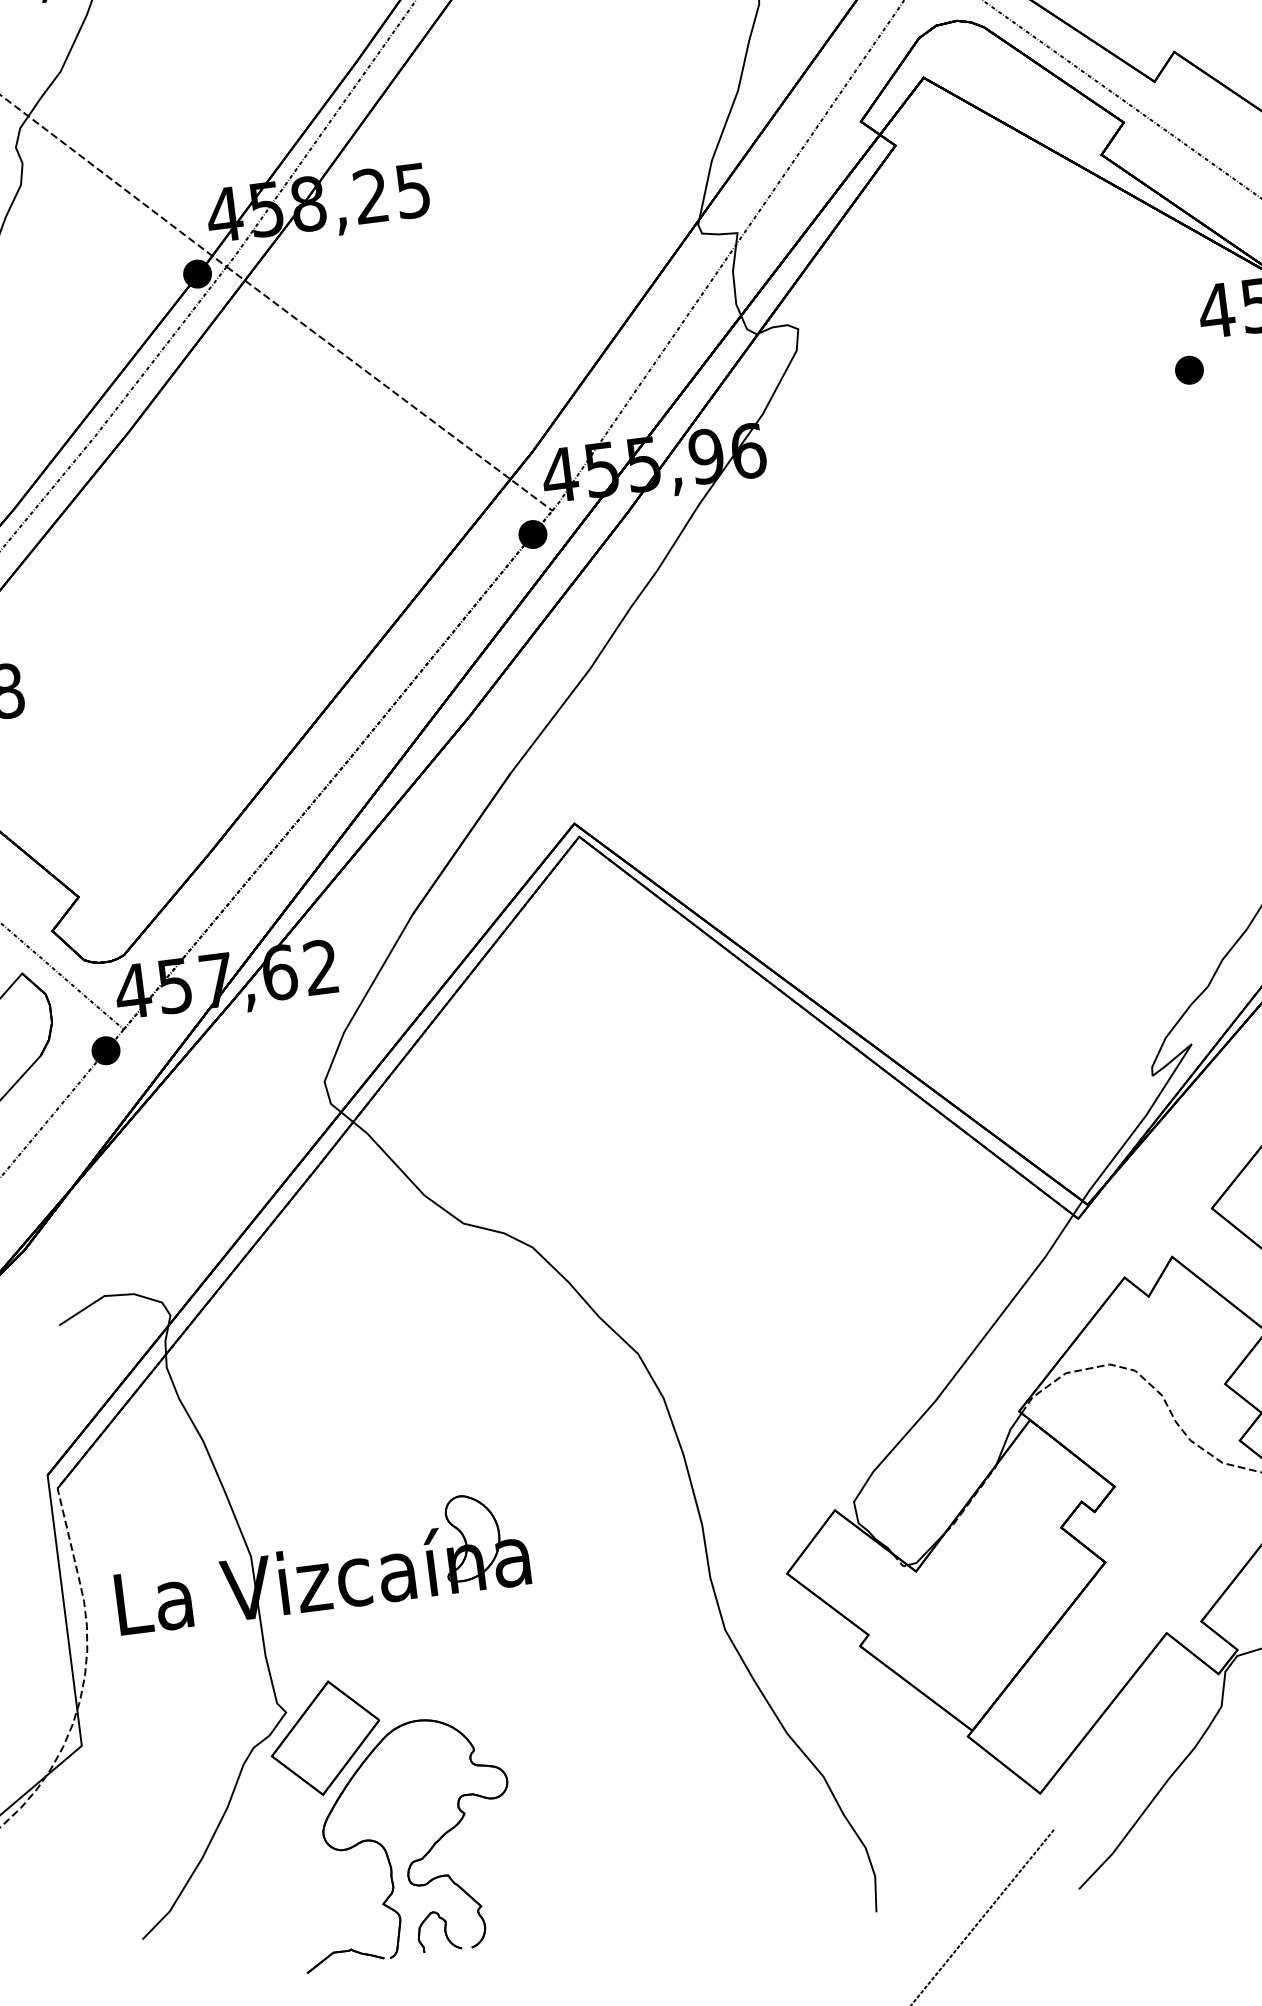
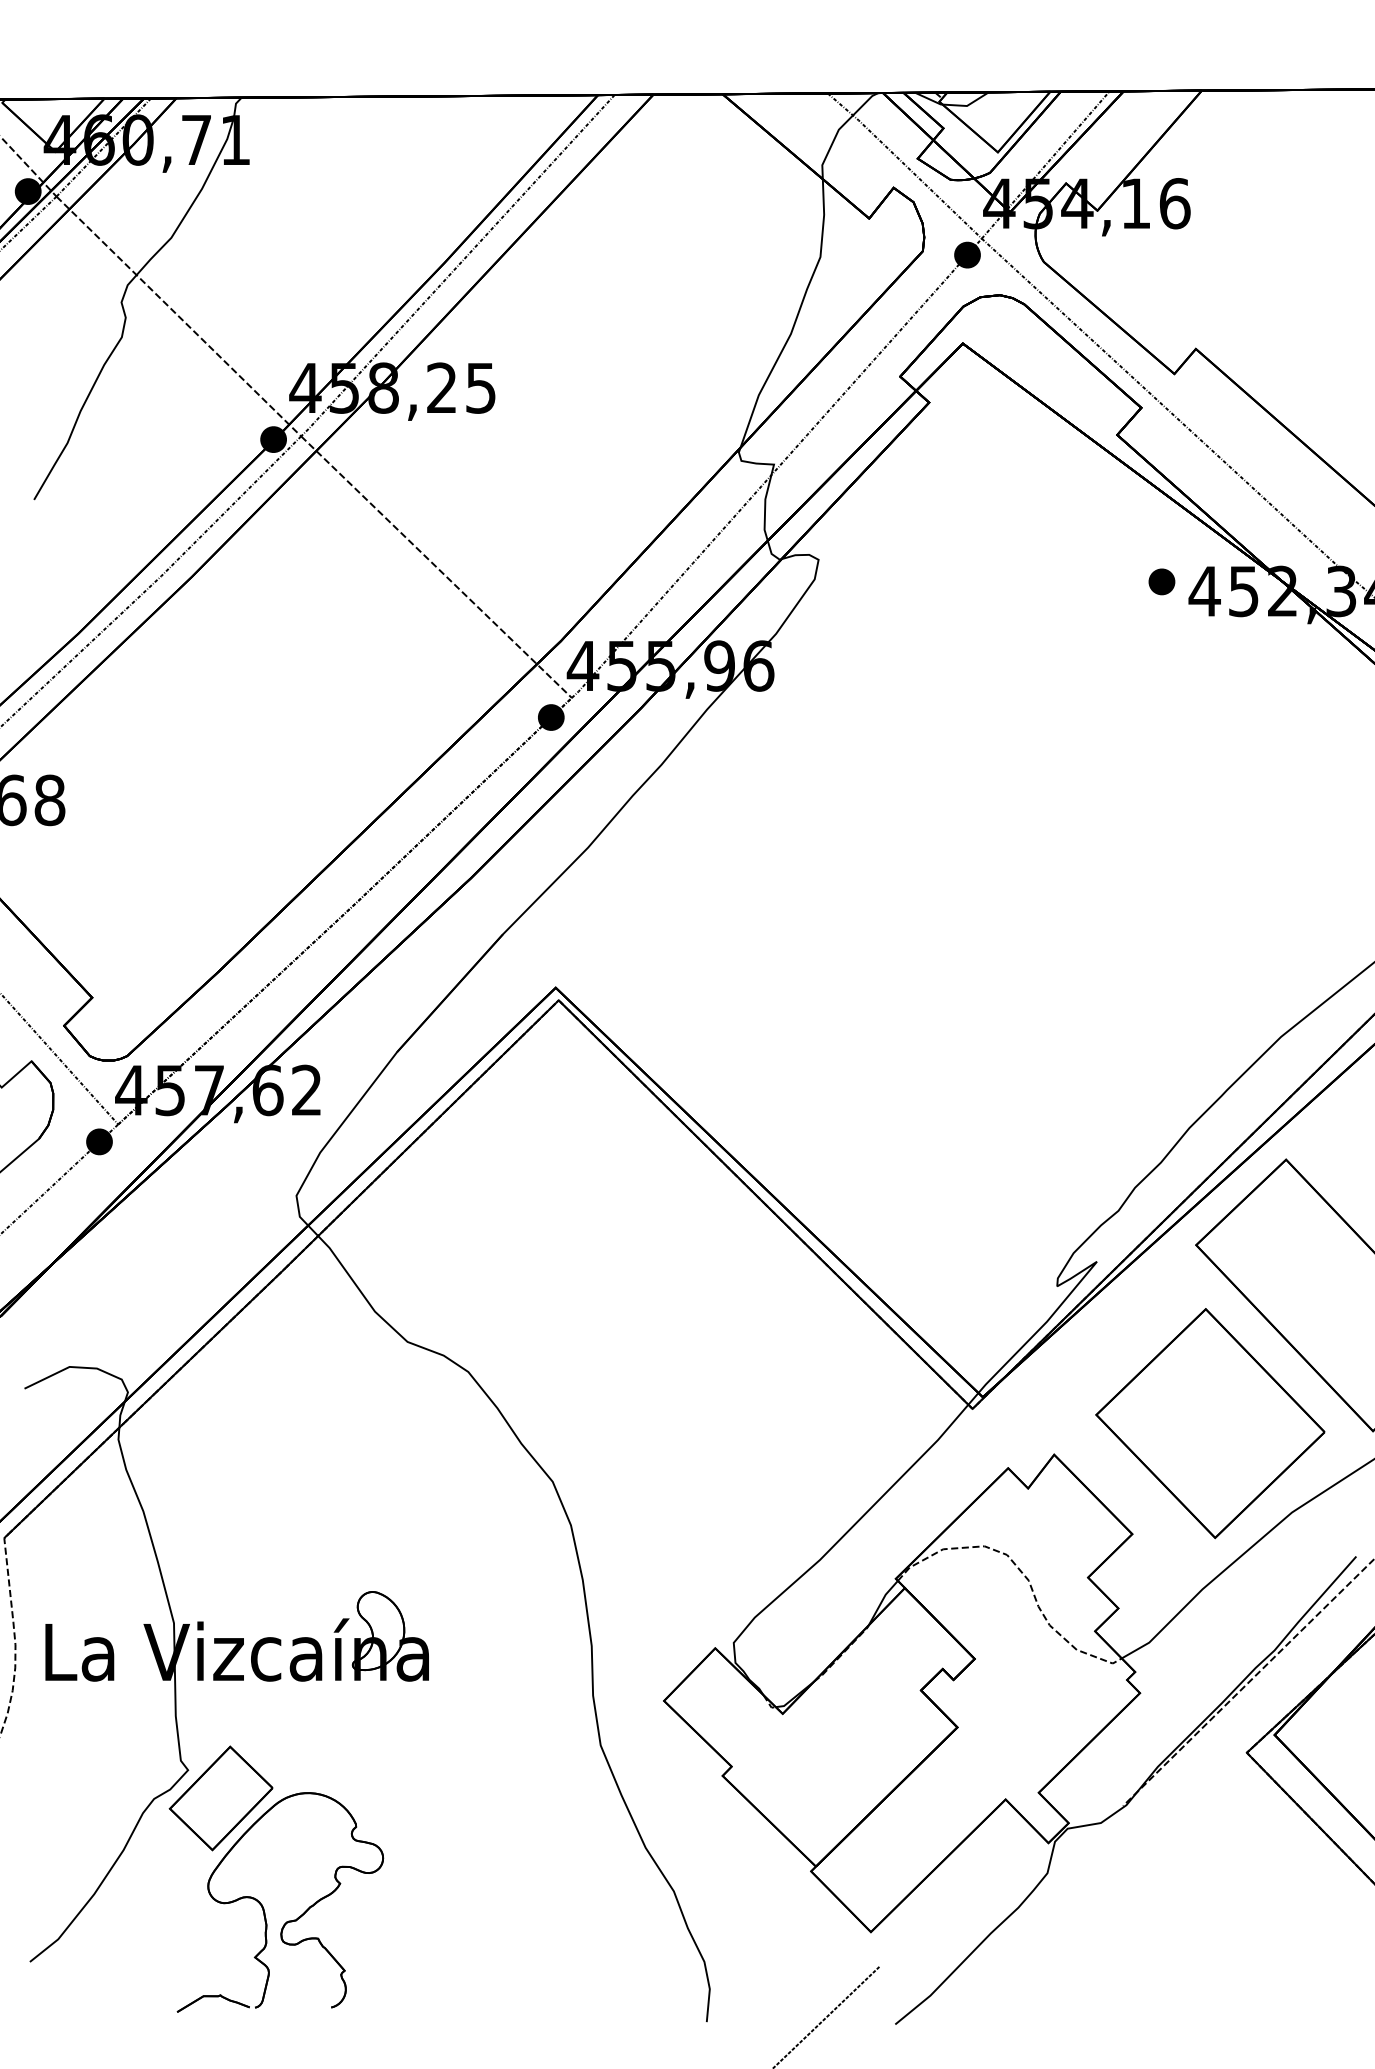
part: (1188, 369) -> (1161, 581), moved
part: (438, 1931) -> (302, 1988), removed

